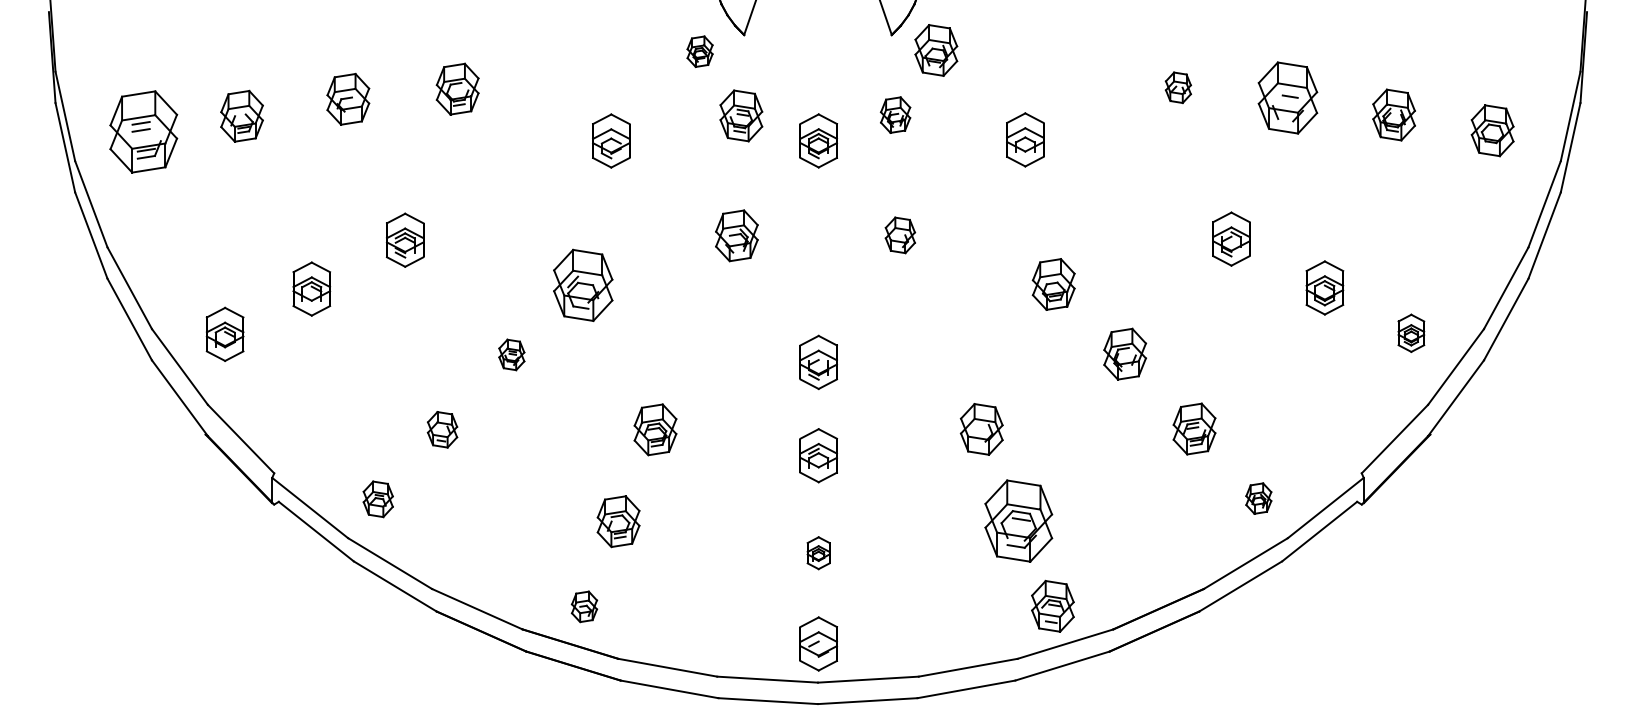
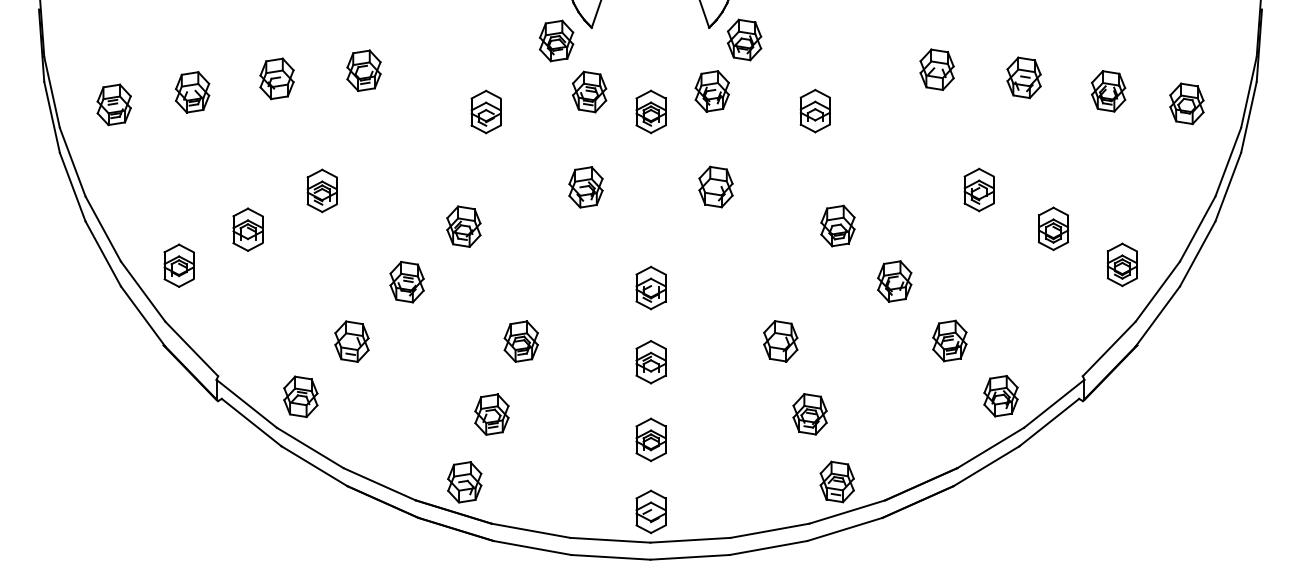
part: (699, 51) -> (556, 40), size x1.67
part: (1177, 87) -> (936, 69), size x1.67
part: (1287, 97) -> (1023, 77), size x0.71
part: (894, 115) -> (711, 91), size x1.43
part: (142, 131) -> (113, 104), size x0.62
part: (899, 234) -> (715, 186), size x1.43
part: (582, 285) -> (463, 226), size x0.71
part: (1410, 332) -> (1121, 264), size x1.43
part: (511, 354) -> (406, 281), size x1.67
part: (441, 429) -> (351, 341), size x1.43
part: (377, 498) -> (300, 396), size x1.43
part: (1258, 498) -> (1000, 396), size x1.67
part: (1017, 521) -> (809, 414), size x0.62
part: (818, 552) -> (650, 439), size x1.67
part: (584, 606) -> (464, 482), size x1.67

